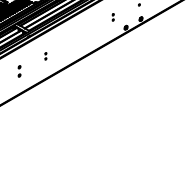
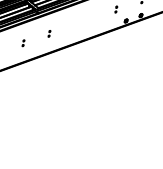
part: (19, 71) -> (23, 43), size x0.62

